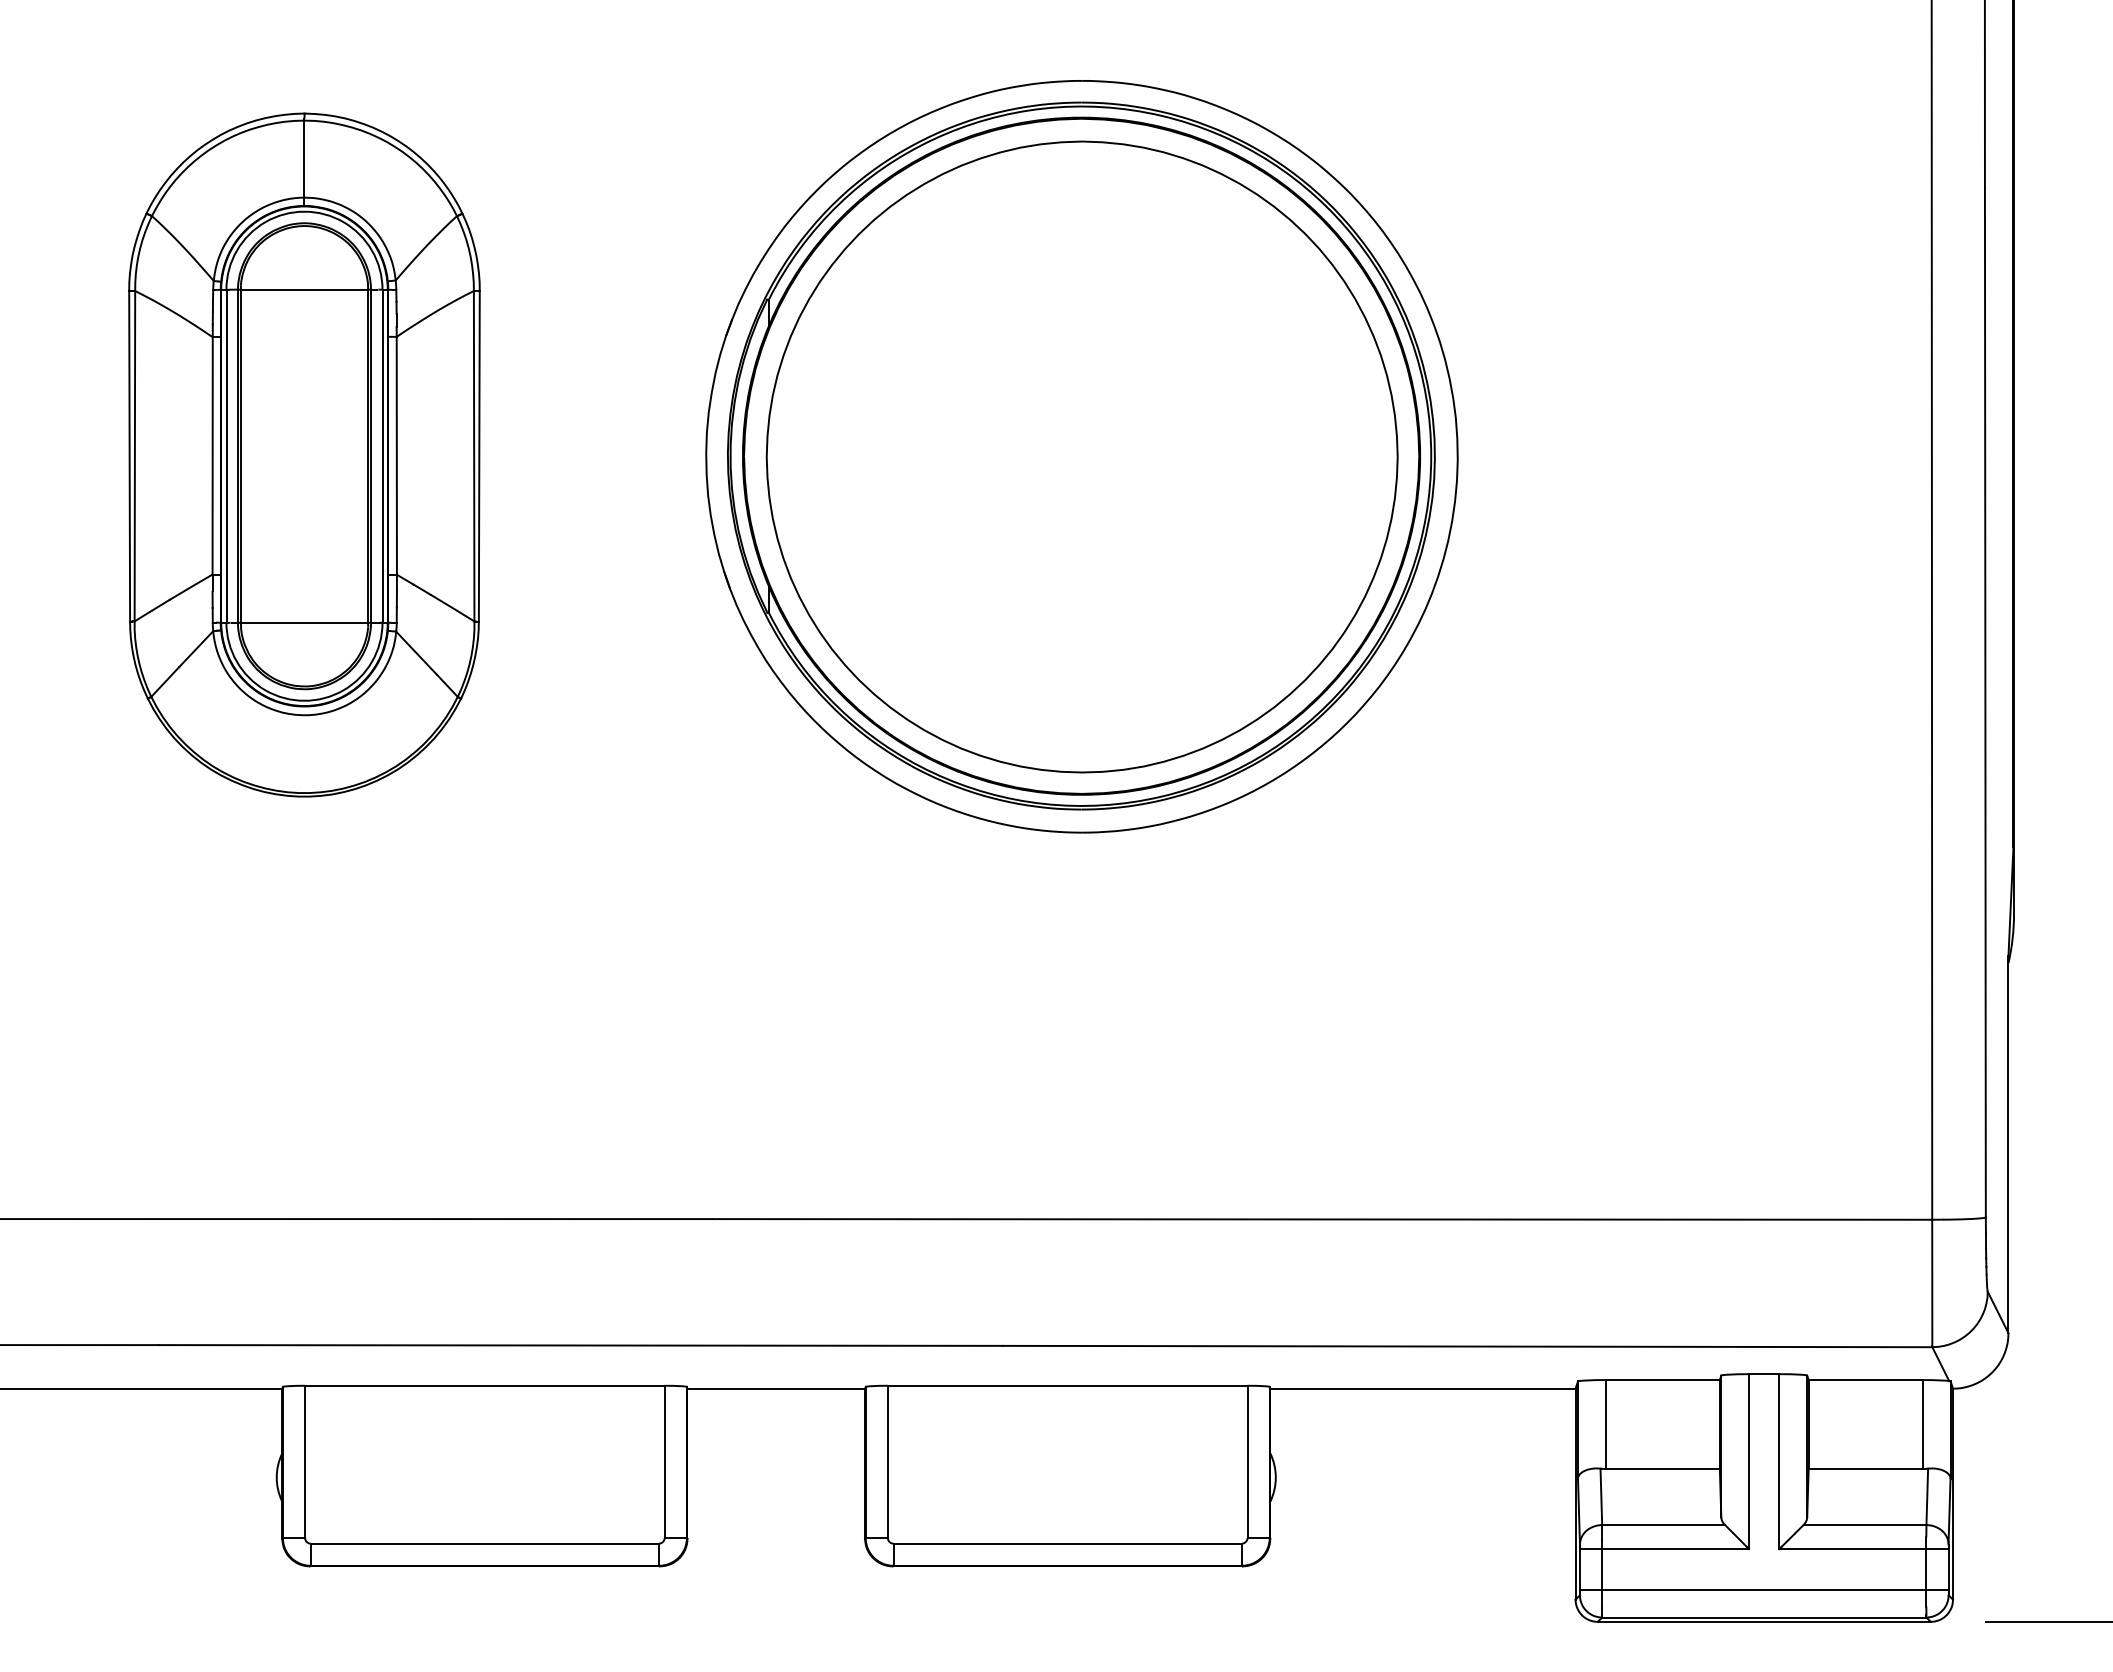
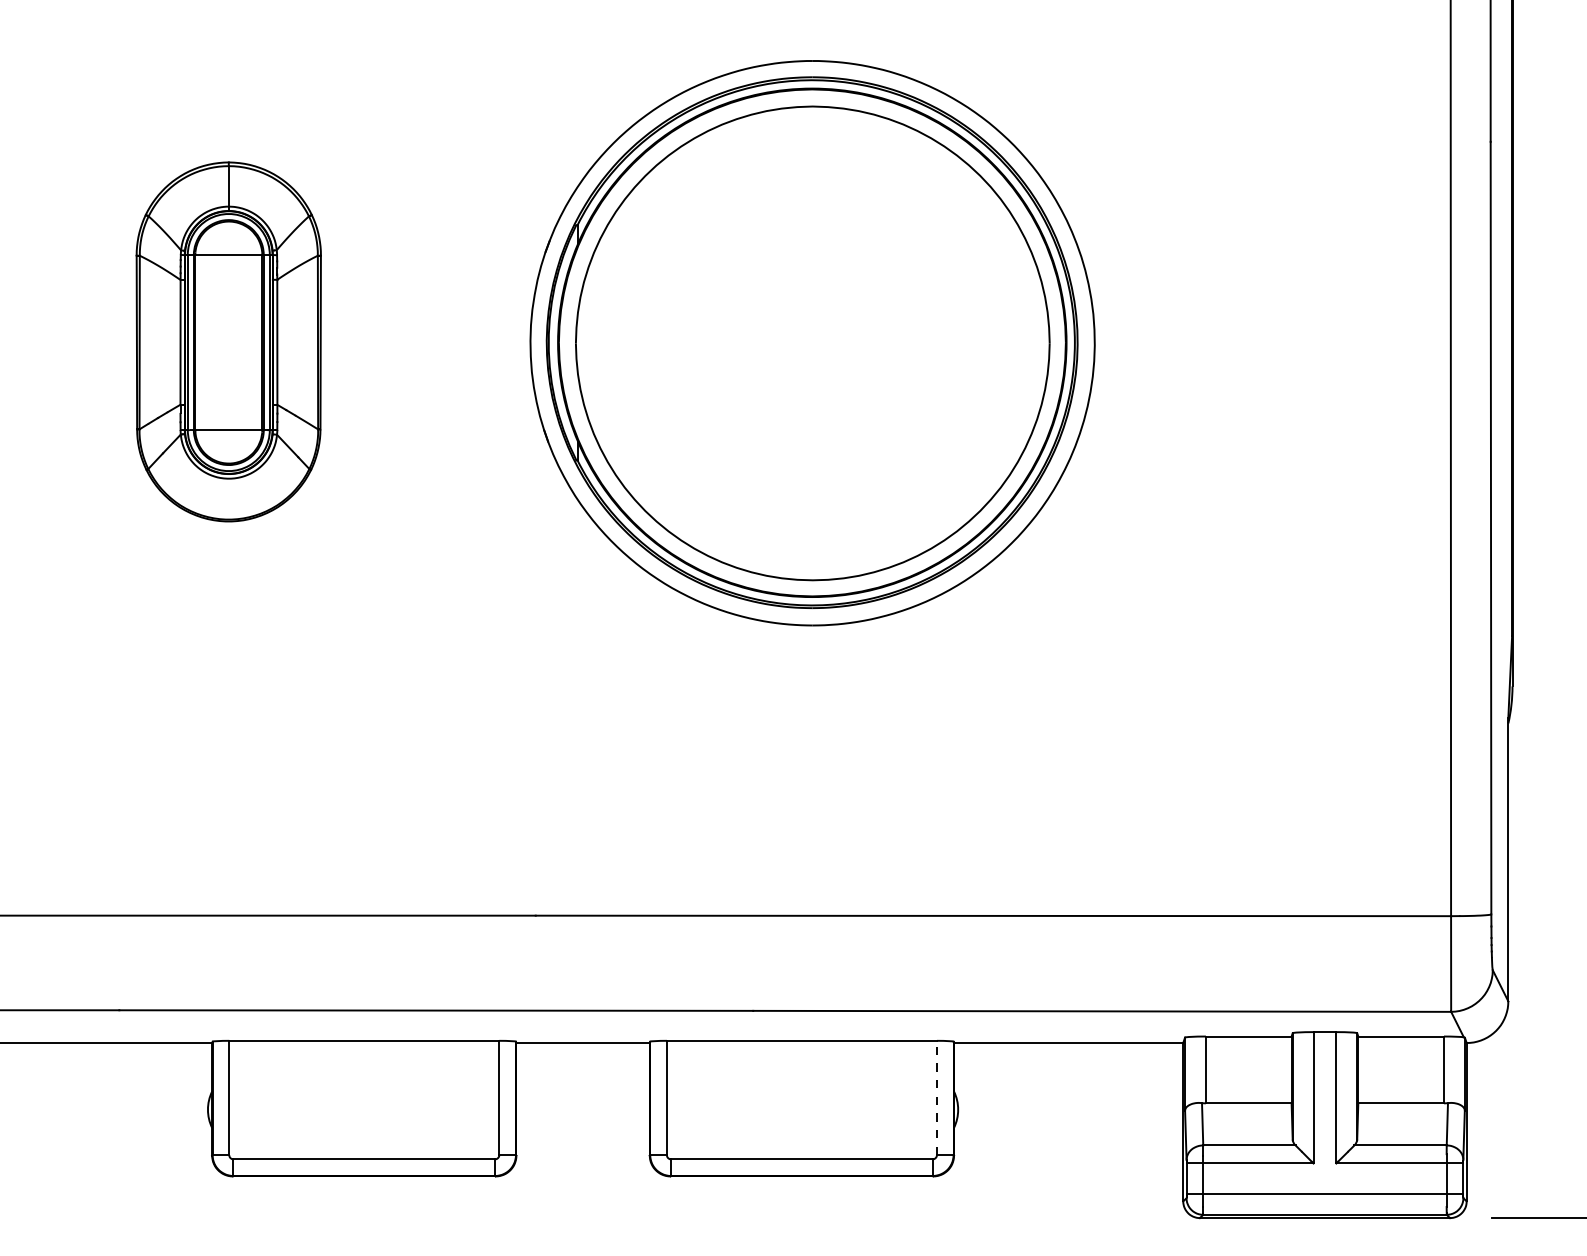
part: (304, 454) -> (228, 341), size x0.7
line: (1247, 1461) -> (936, 1097), solid -> dashed

